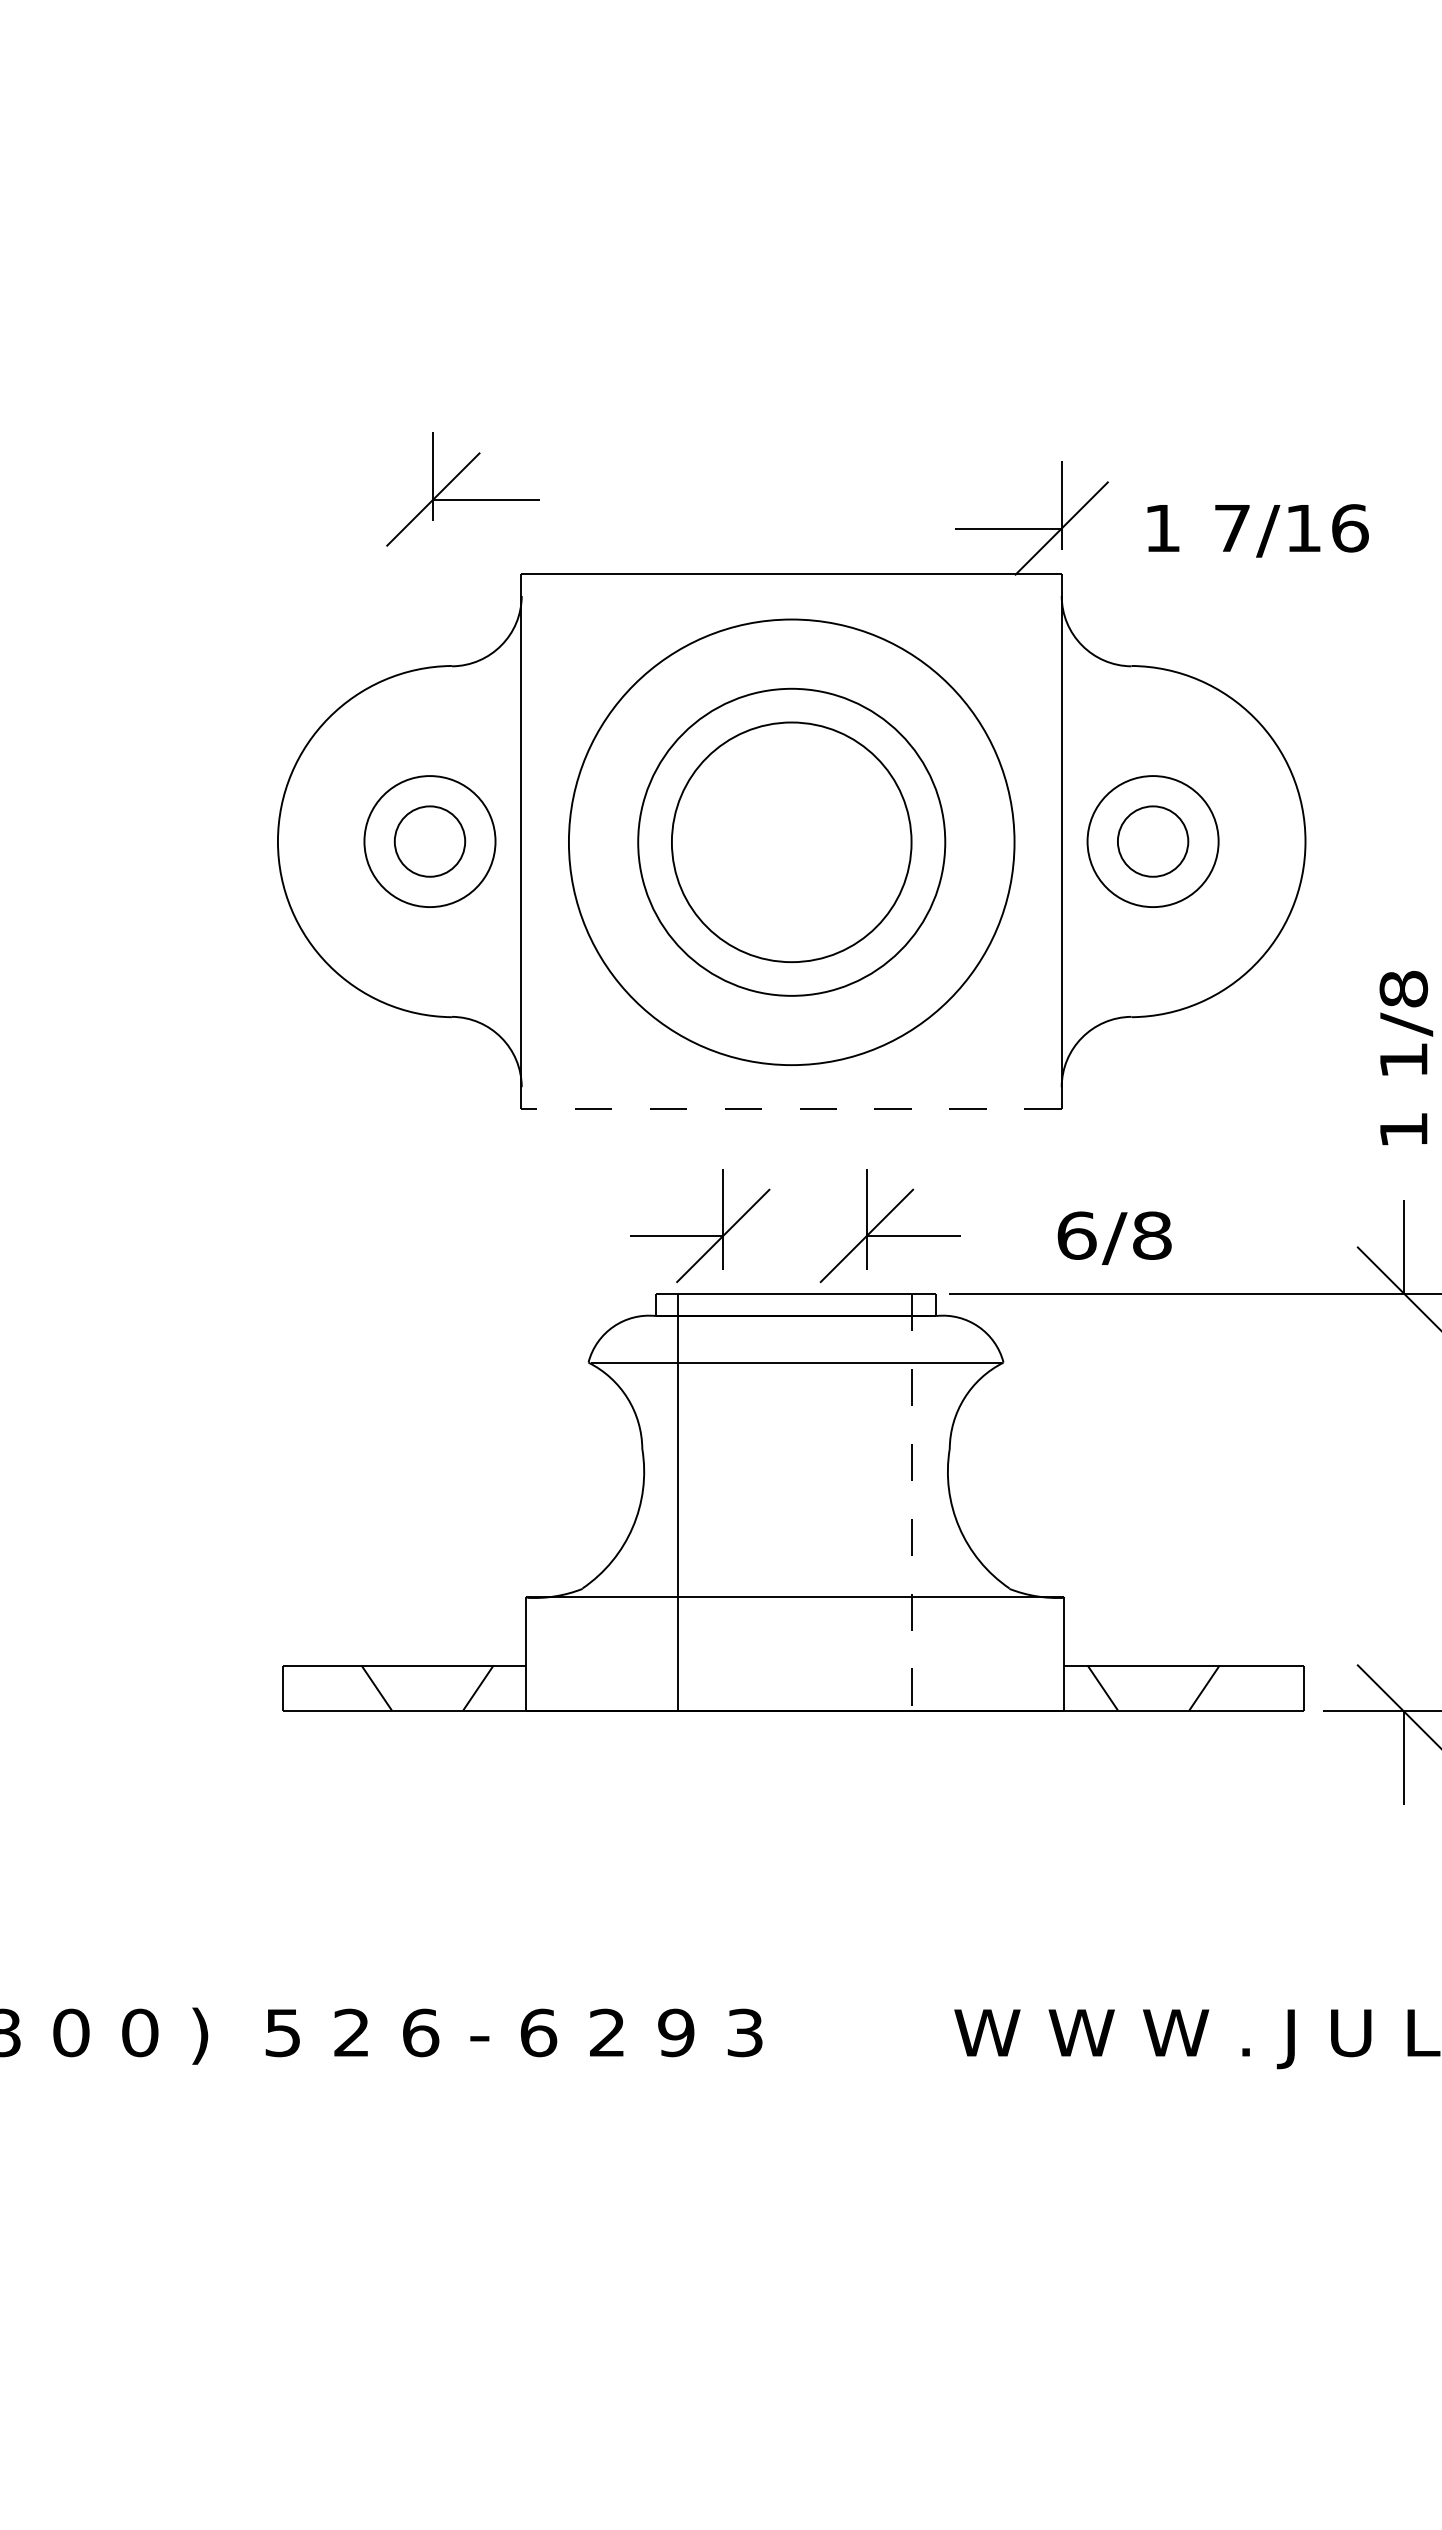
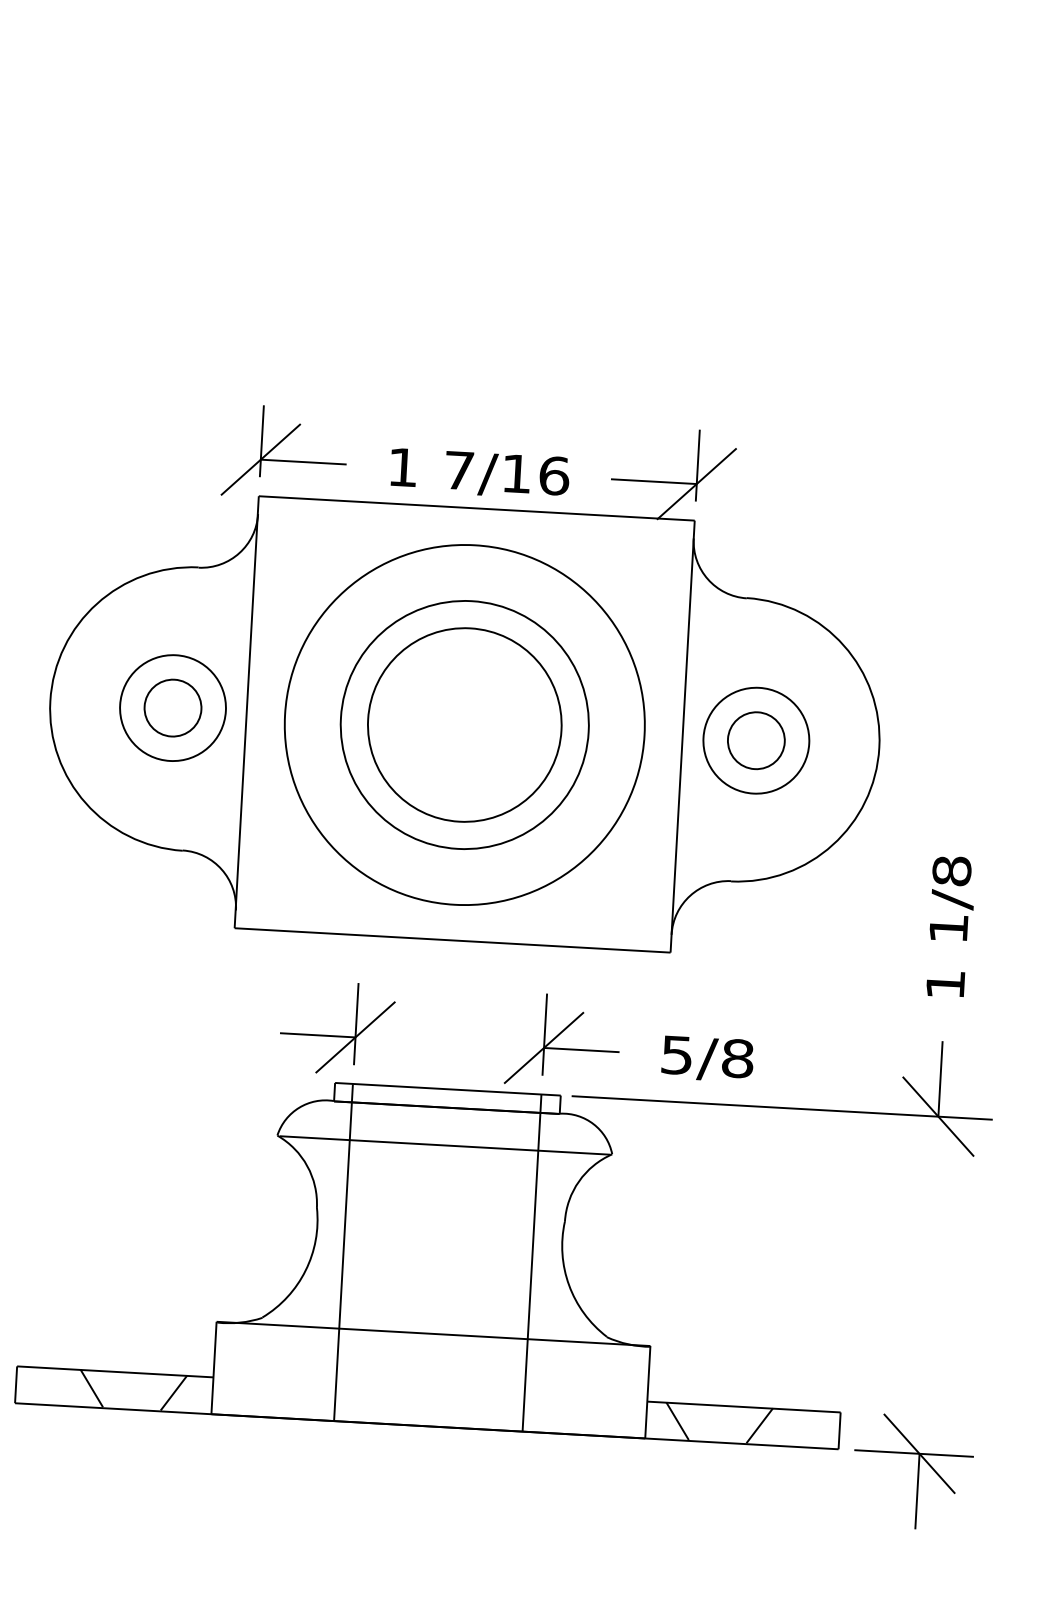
part: (462, 499) -> (284, 460), moved
text: (1257, 530) -> (479, 473), moved
line: (791, 1109) -> (452, 940), dashed -> solid
part: (883, 1220) -> (558, 1036), moved
part: (700, 1235) -> (337, 1036), moved
text: (1076, 1235) -> (676, 1055), 6/8 -> 5/8
line: (911, 1502) -> (531, 1263), dashed -> solid

